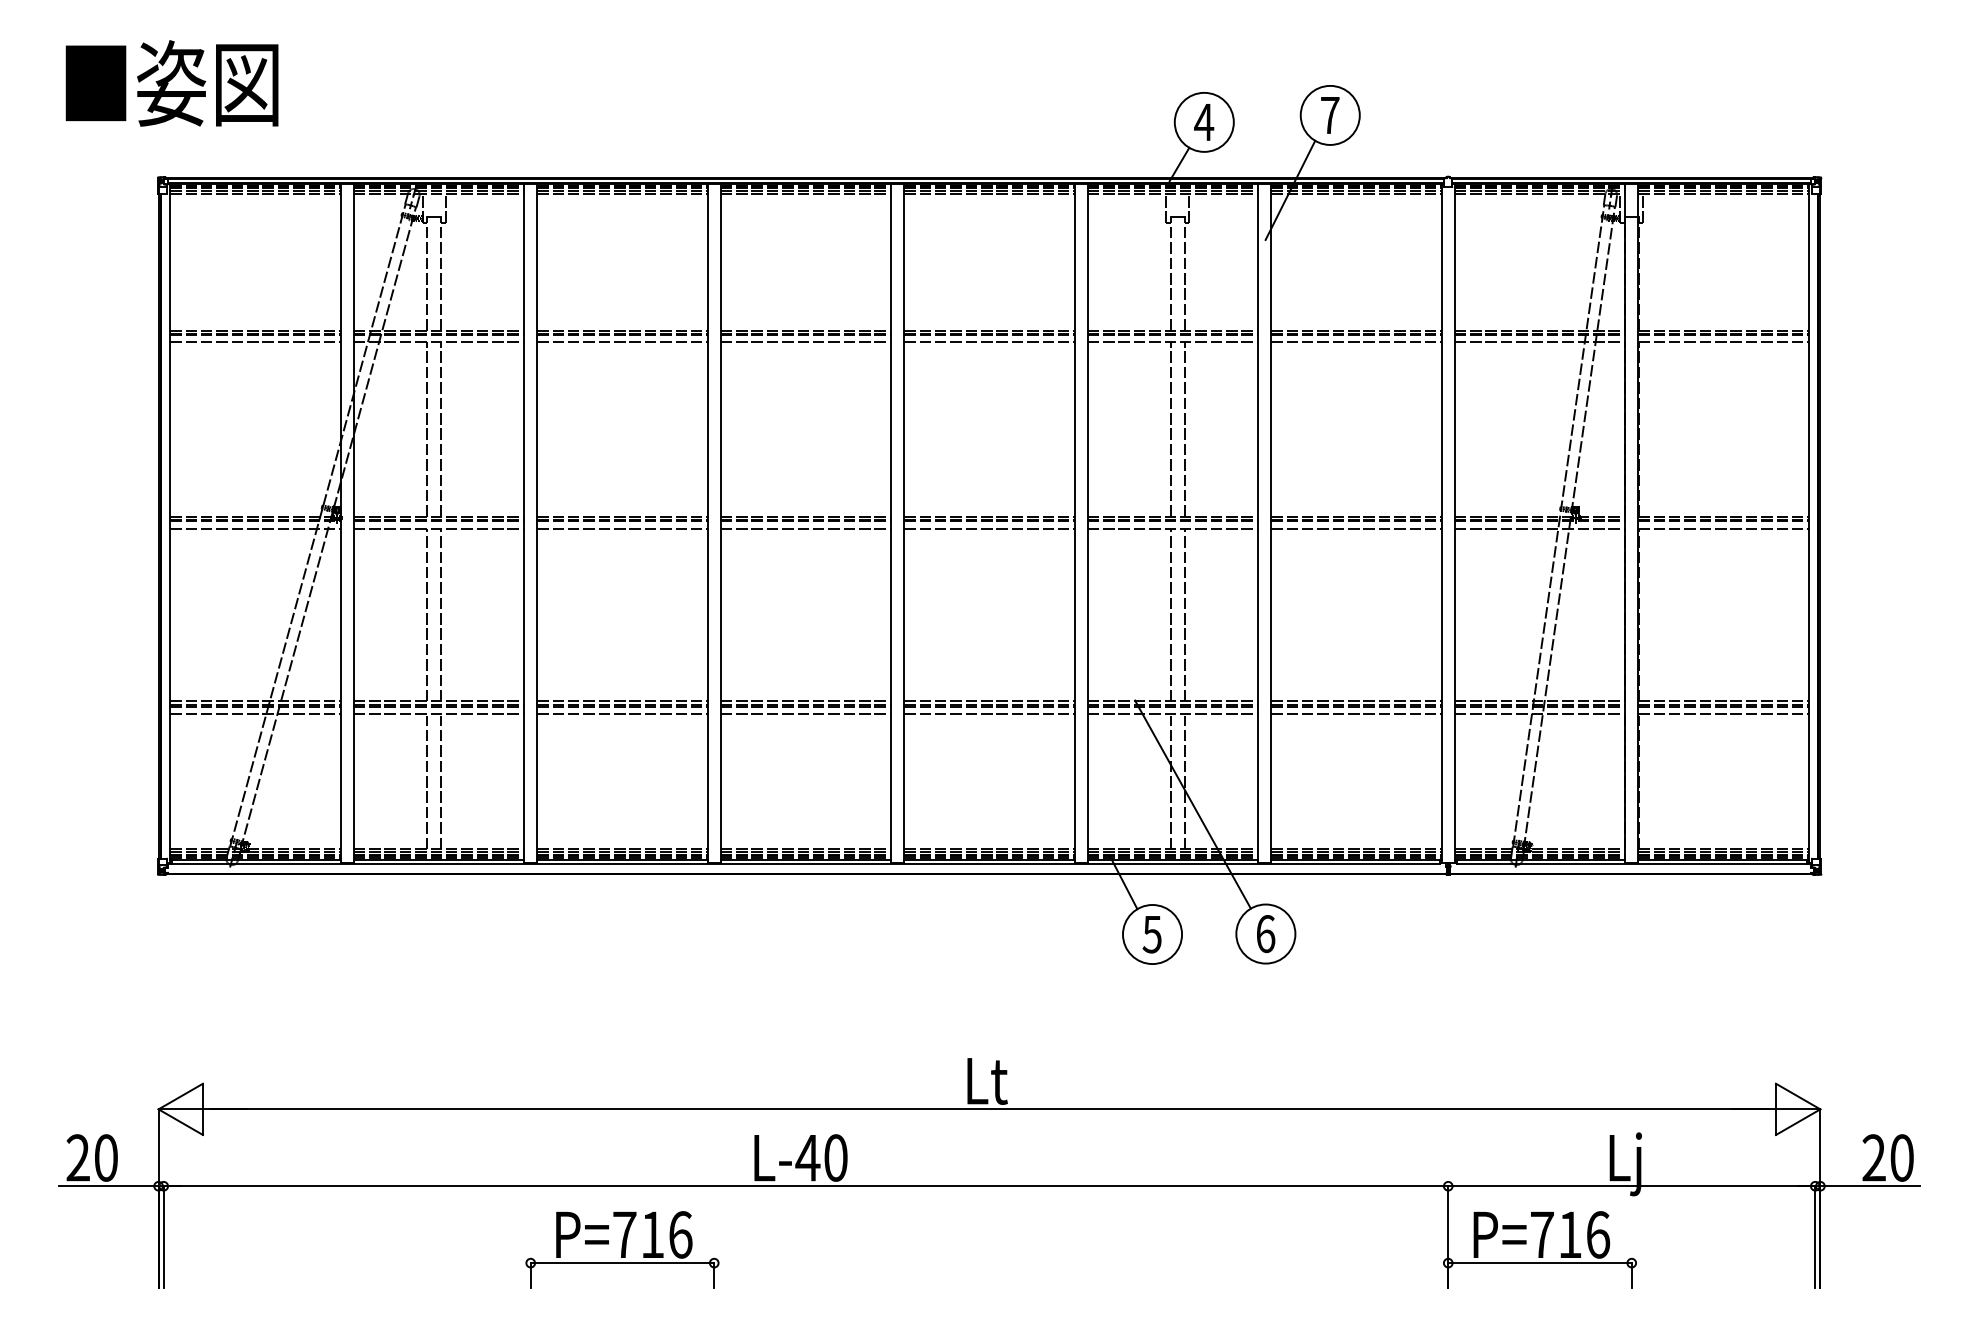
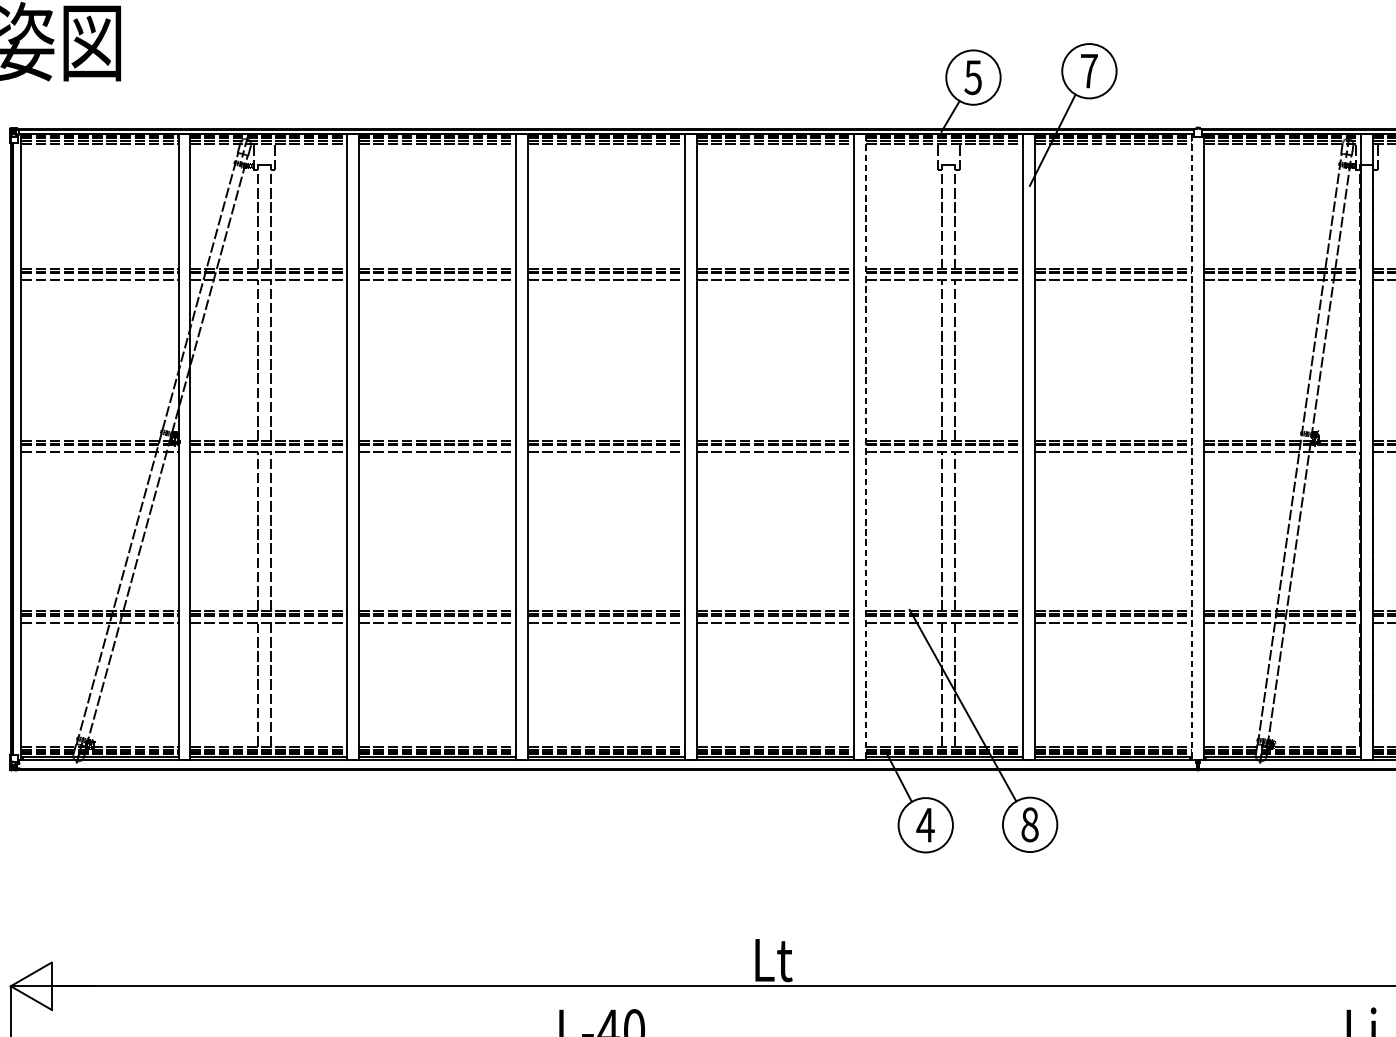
text: (1204, 122) -> (973, 77), 4 -> 5
line: (1087, 523) -> (865, 446), solid -> dashed
line: (1441, 523) -> (1191, 446), solid -> dashed
text: (1152, 934) -> (925, 825), 5 -> 4
text: (1265, 934) -> (1029, 825), 6 -> 8

